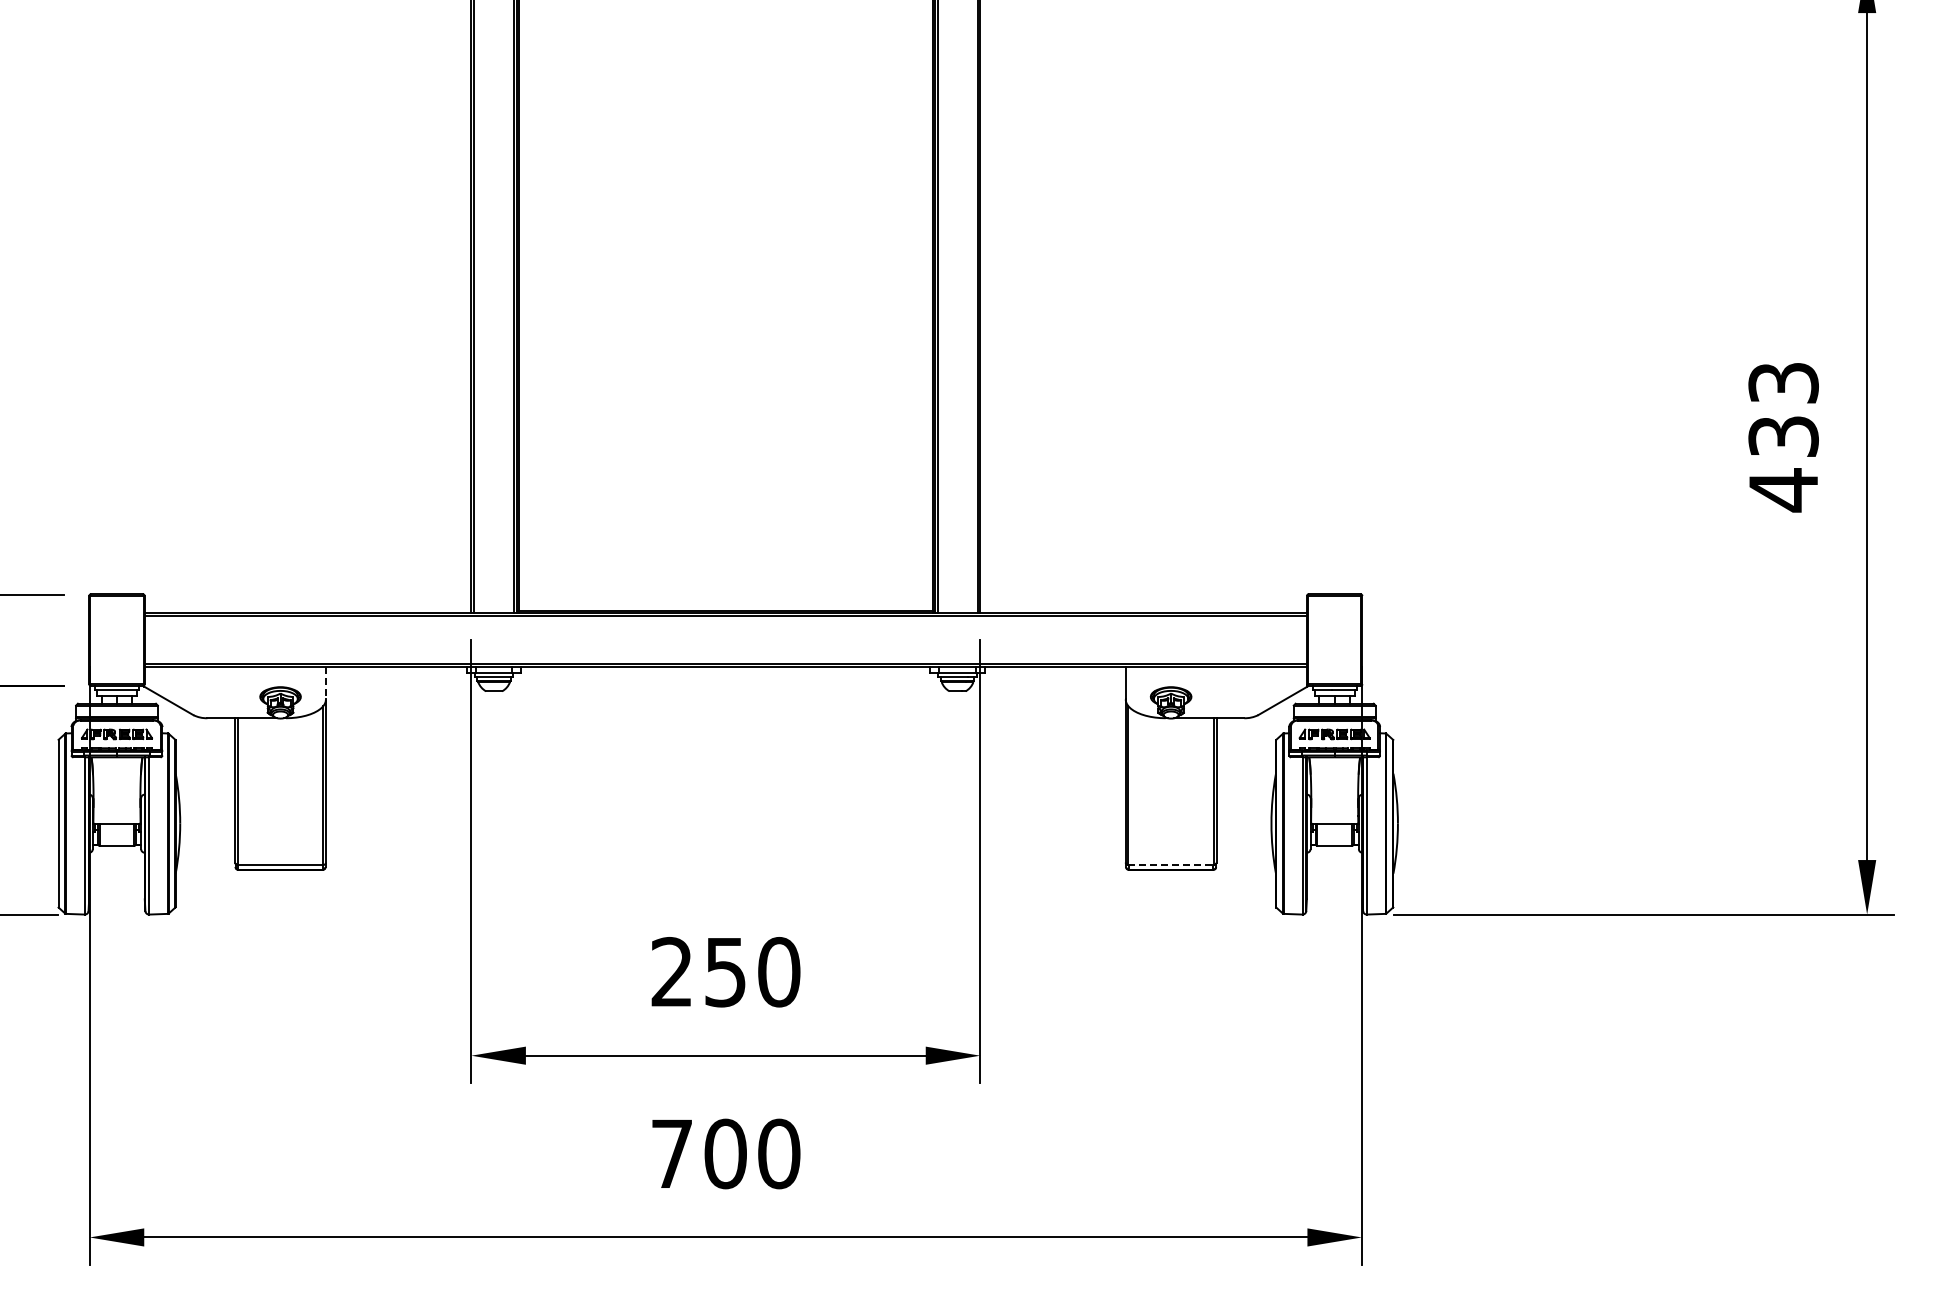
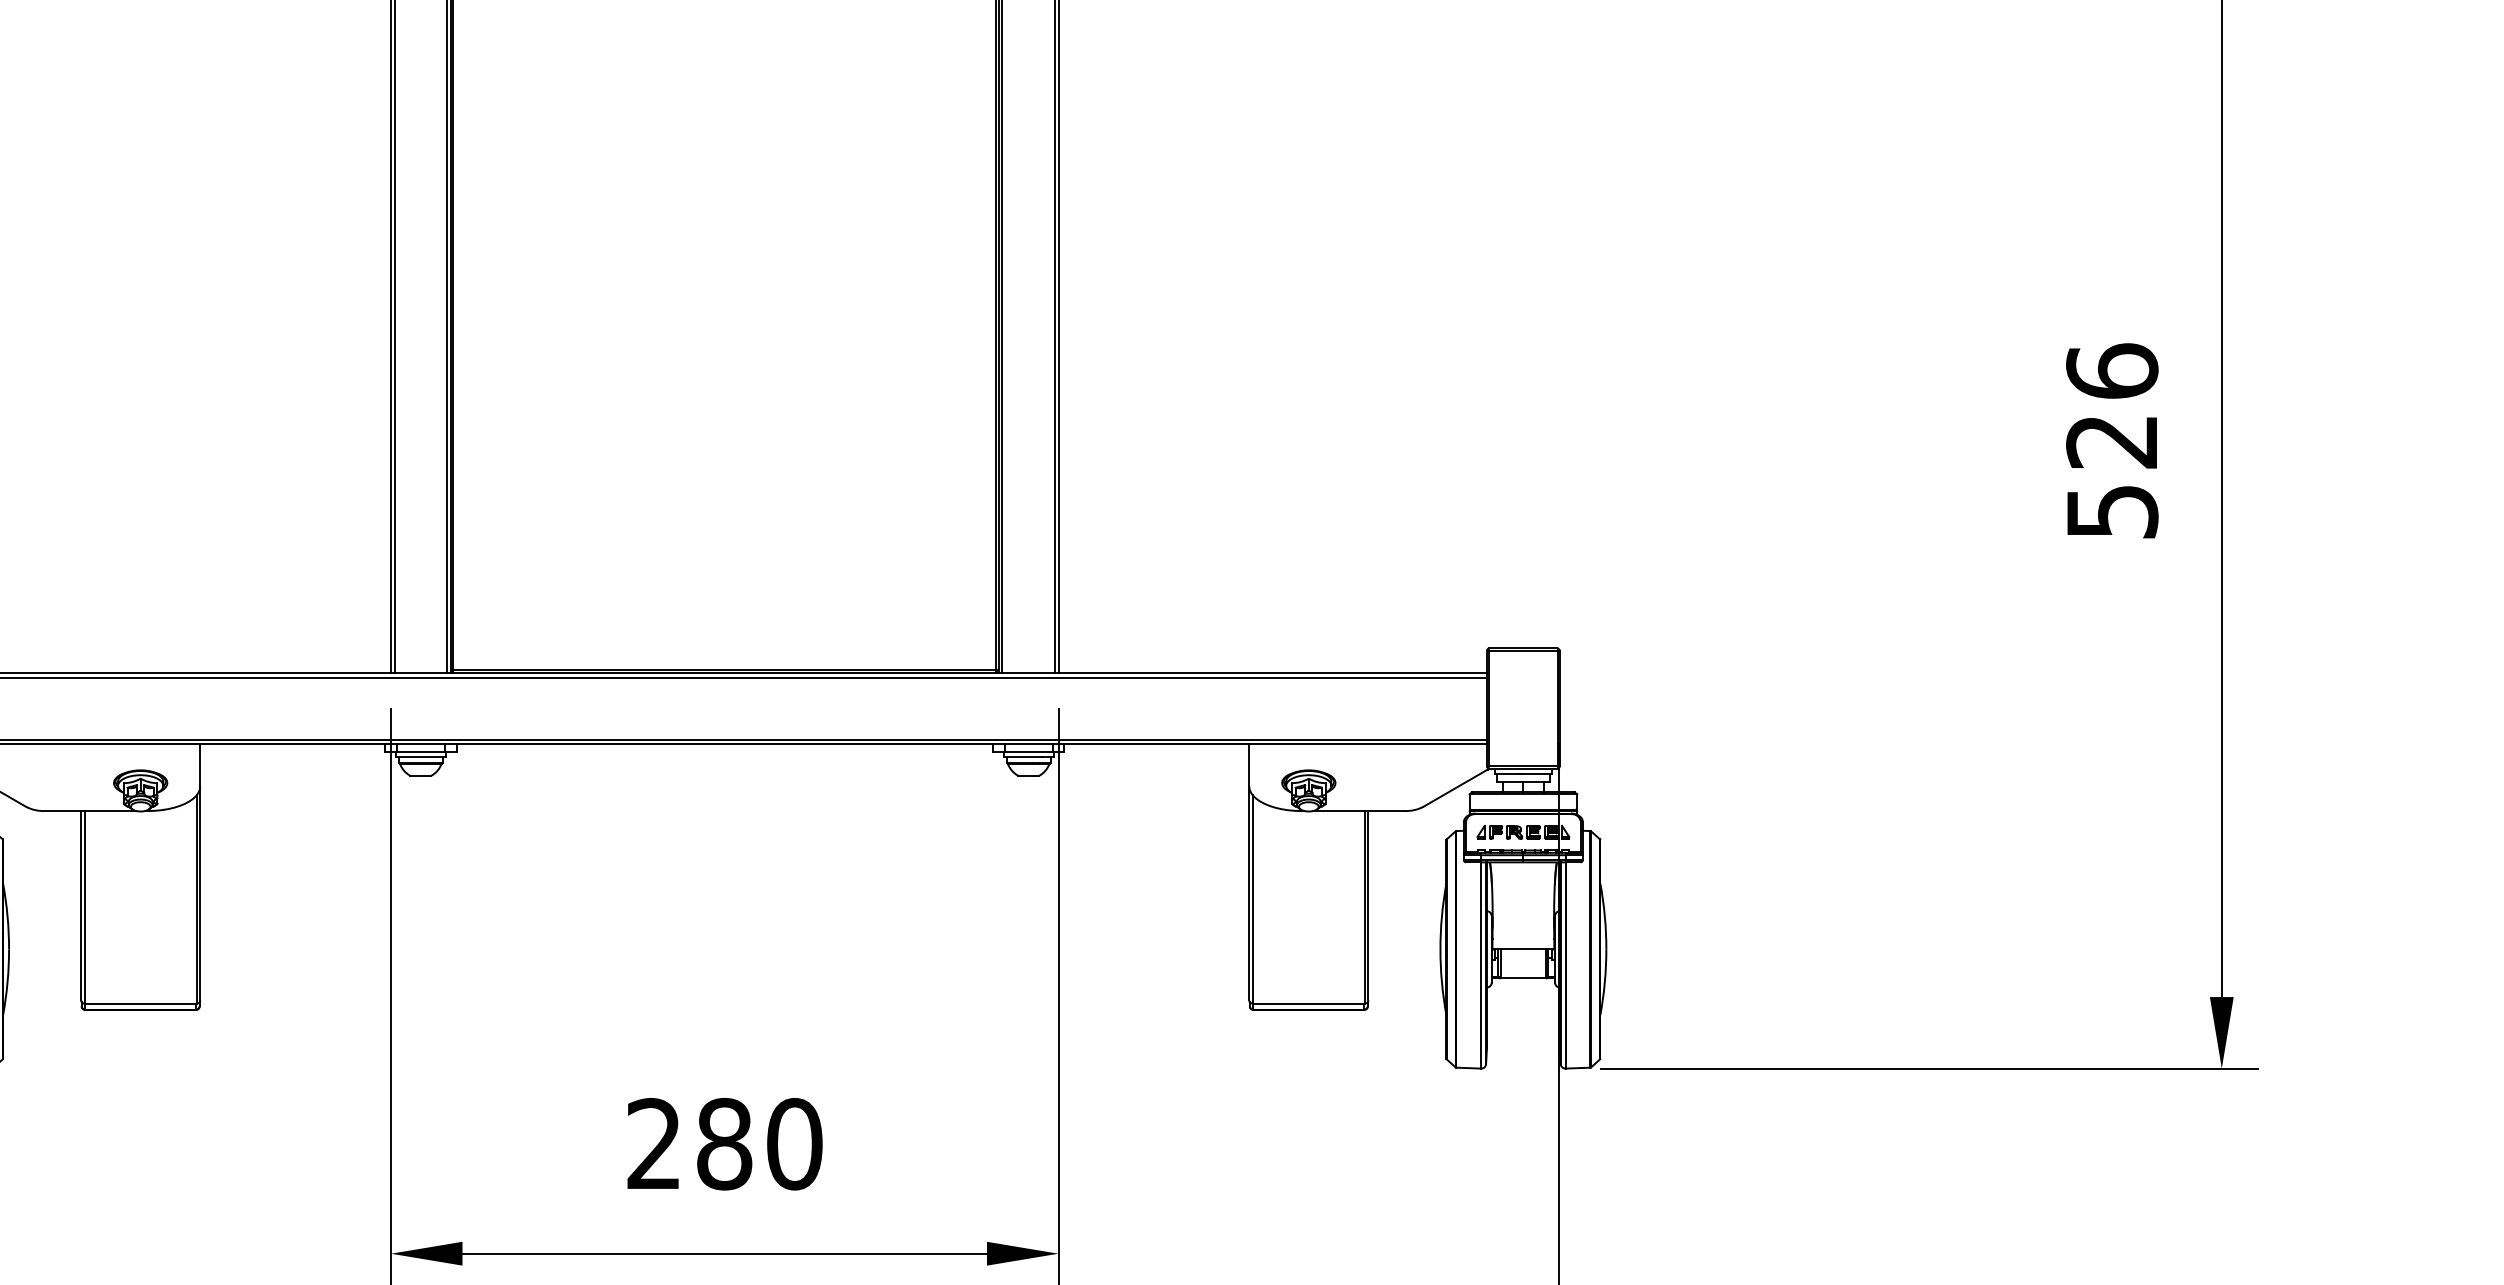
text: (1783, 436) -> (2112, 441), 433 -> 526
line: (326, 683) -> (200, 765), dashed -> solid
line: (1171, 865) -> (1309, 1004), dashed -> solid
text: (725, 972) -> (724, 1144), 250 -> 280

